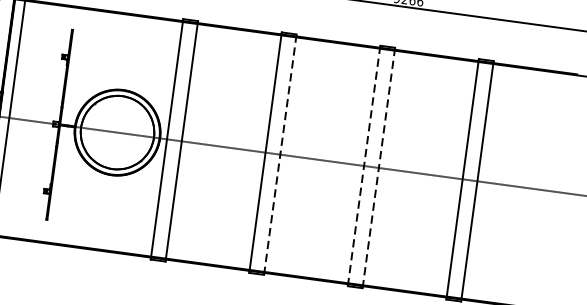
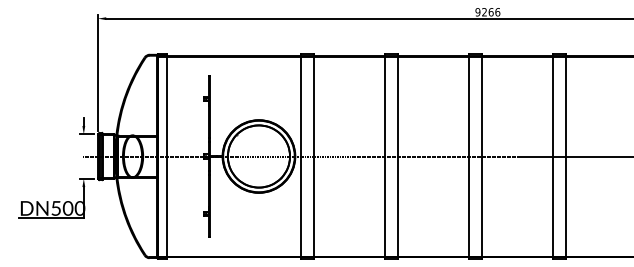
line: (279, 154) -> (397, 156), dashed -> solid
line: (364, 166) -> (469, 156), dashed -> solid
line: (378, 167) -> (481, 156), dashed -> solid

